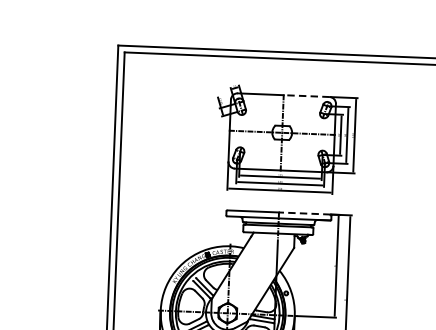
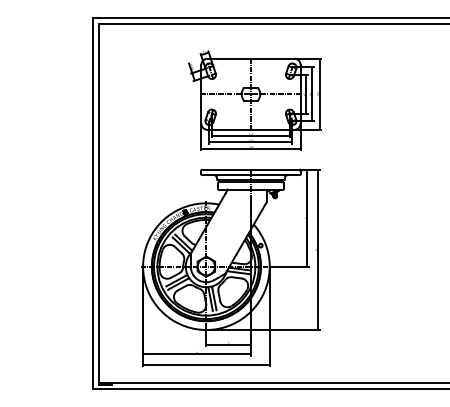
line: (306, 95) -> (272, 58), dashed -> solid
line: (303, 213) -> (274, 169), dashed -> solid

